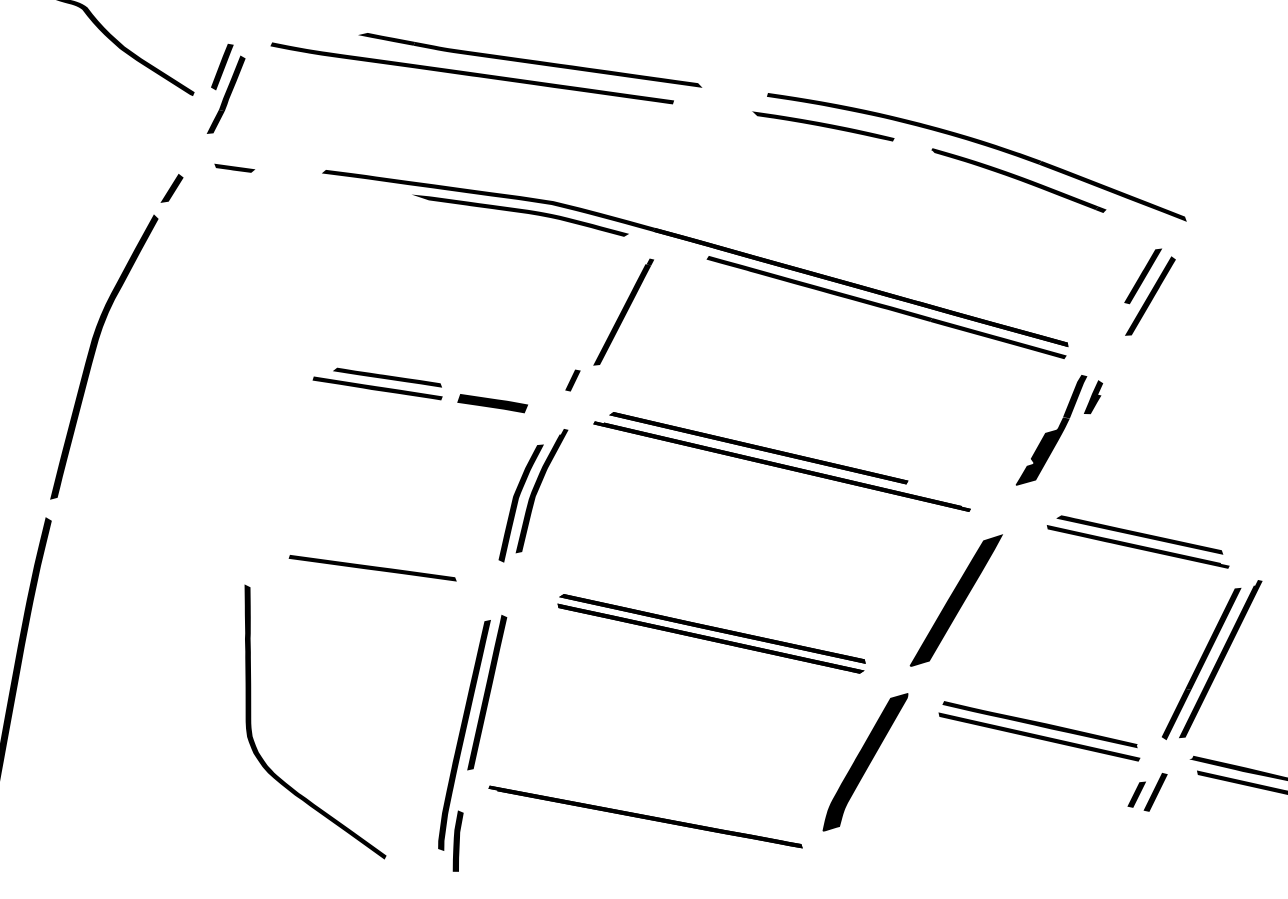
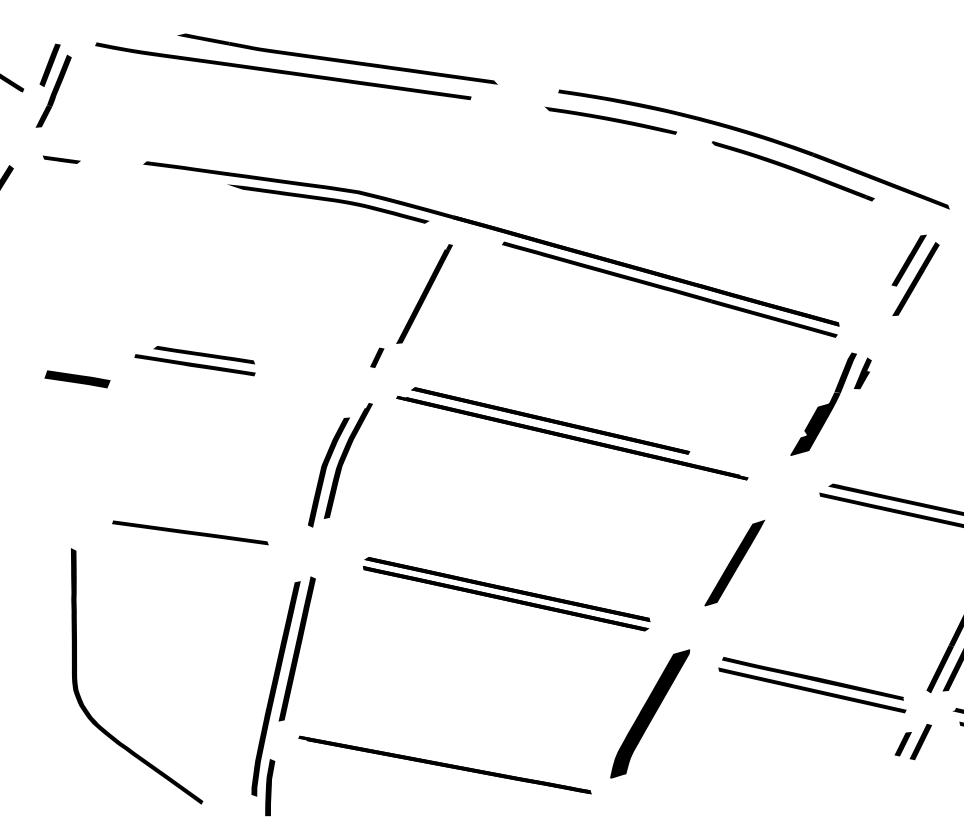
part: (492, 403) -> (77, 379), moved
part: (955, 600) -> (734, 563), size x0.7

